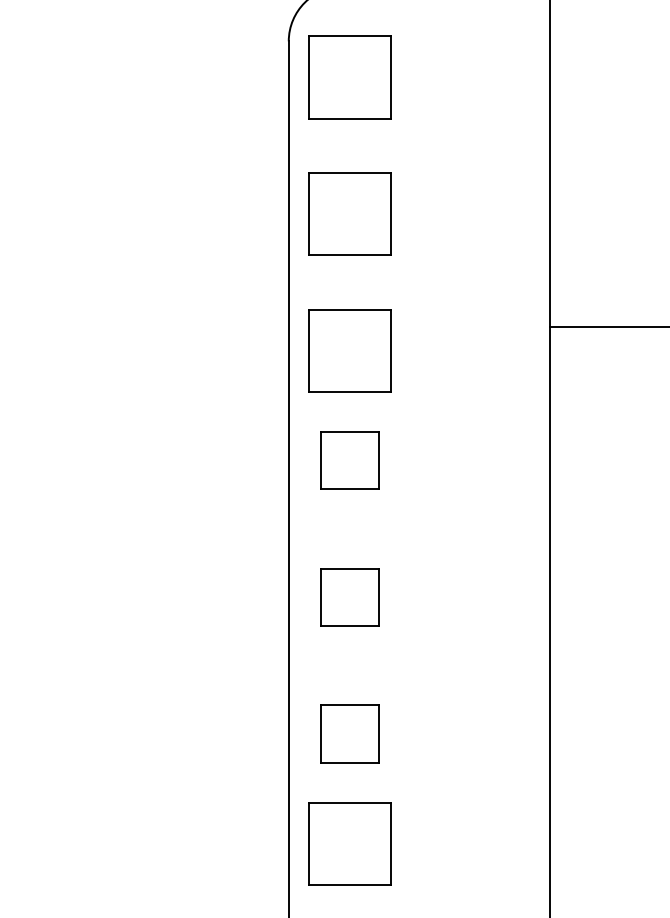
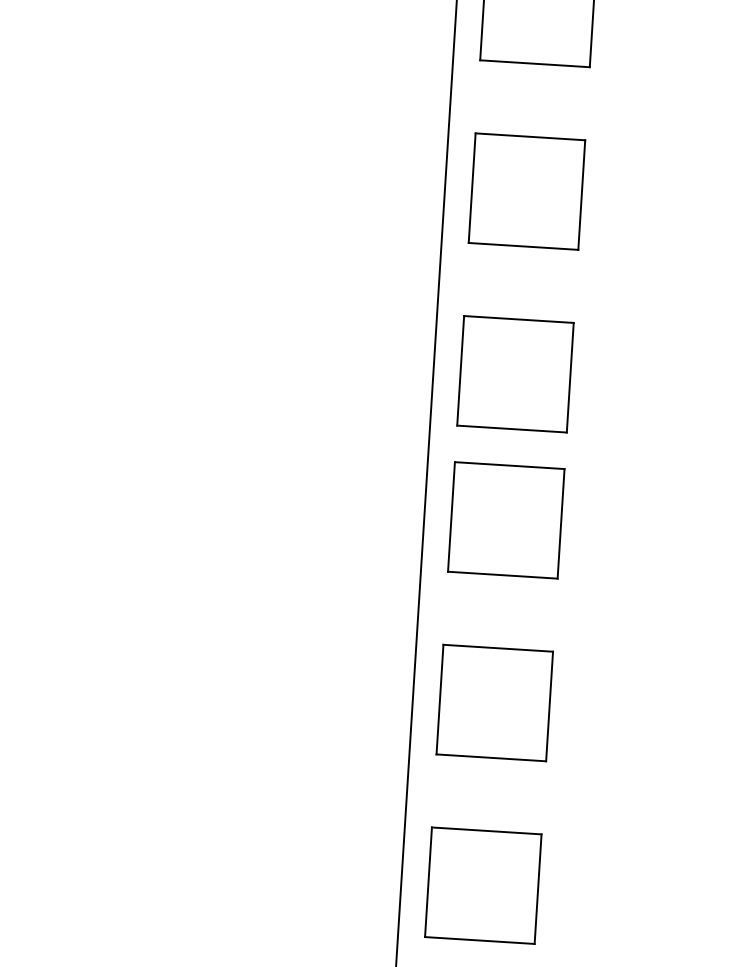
part: (349, 460) -> (505, 520), size x1.43
part: (349, 596) -> (494, 701), size x1.43
part: (349, 733) -> (482, 884), size x1.43

